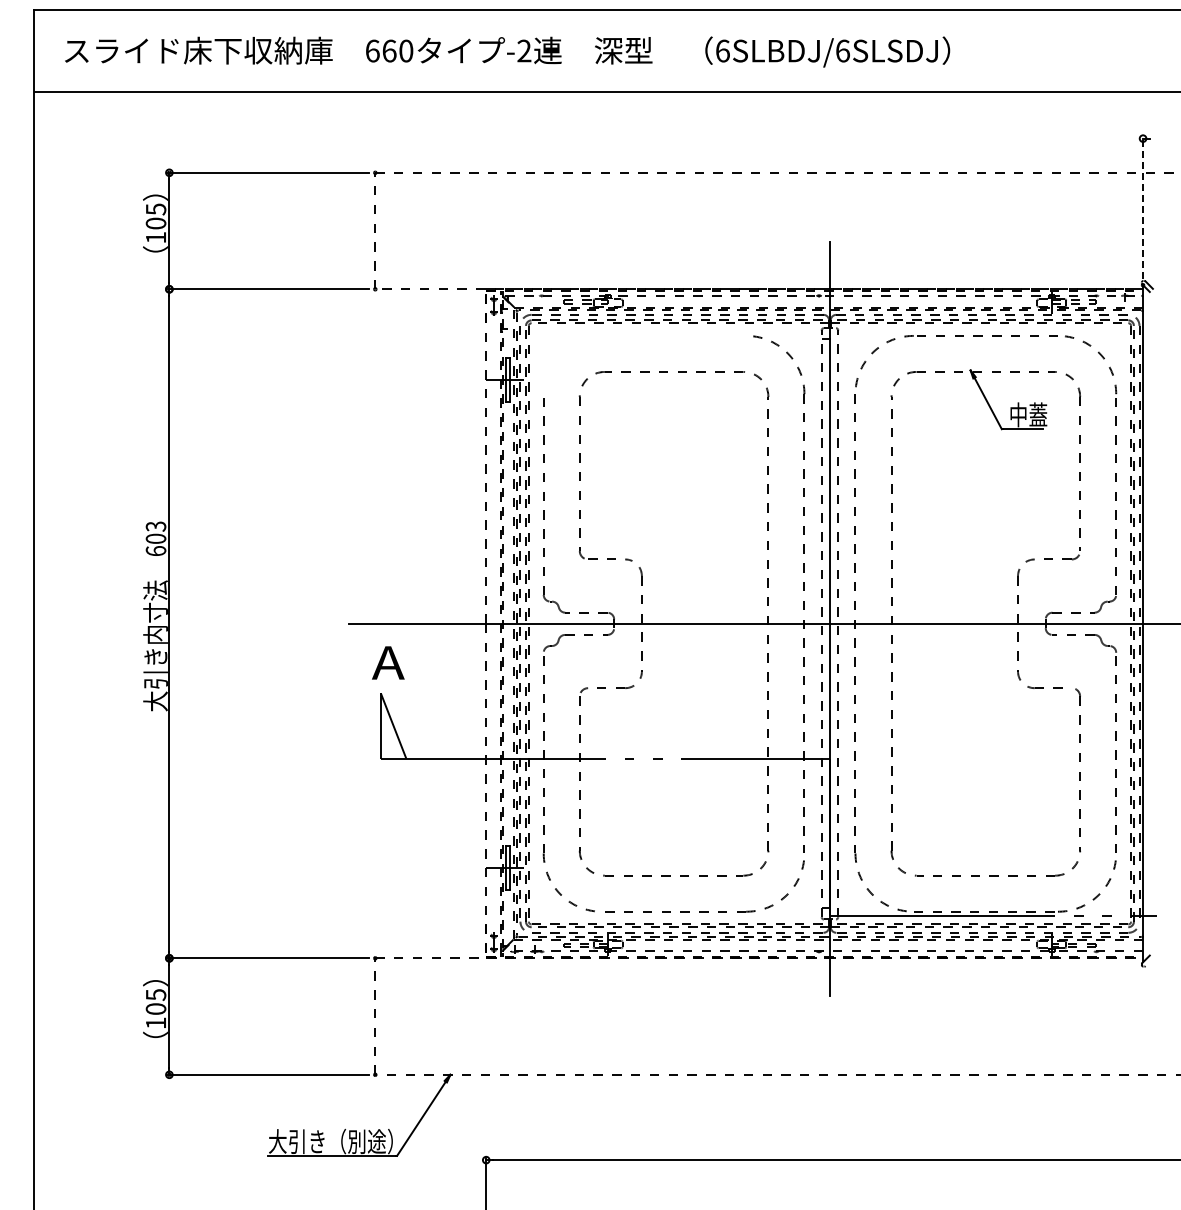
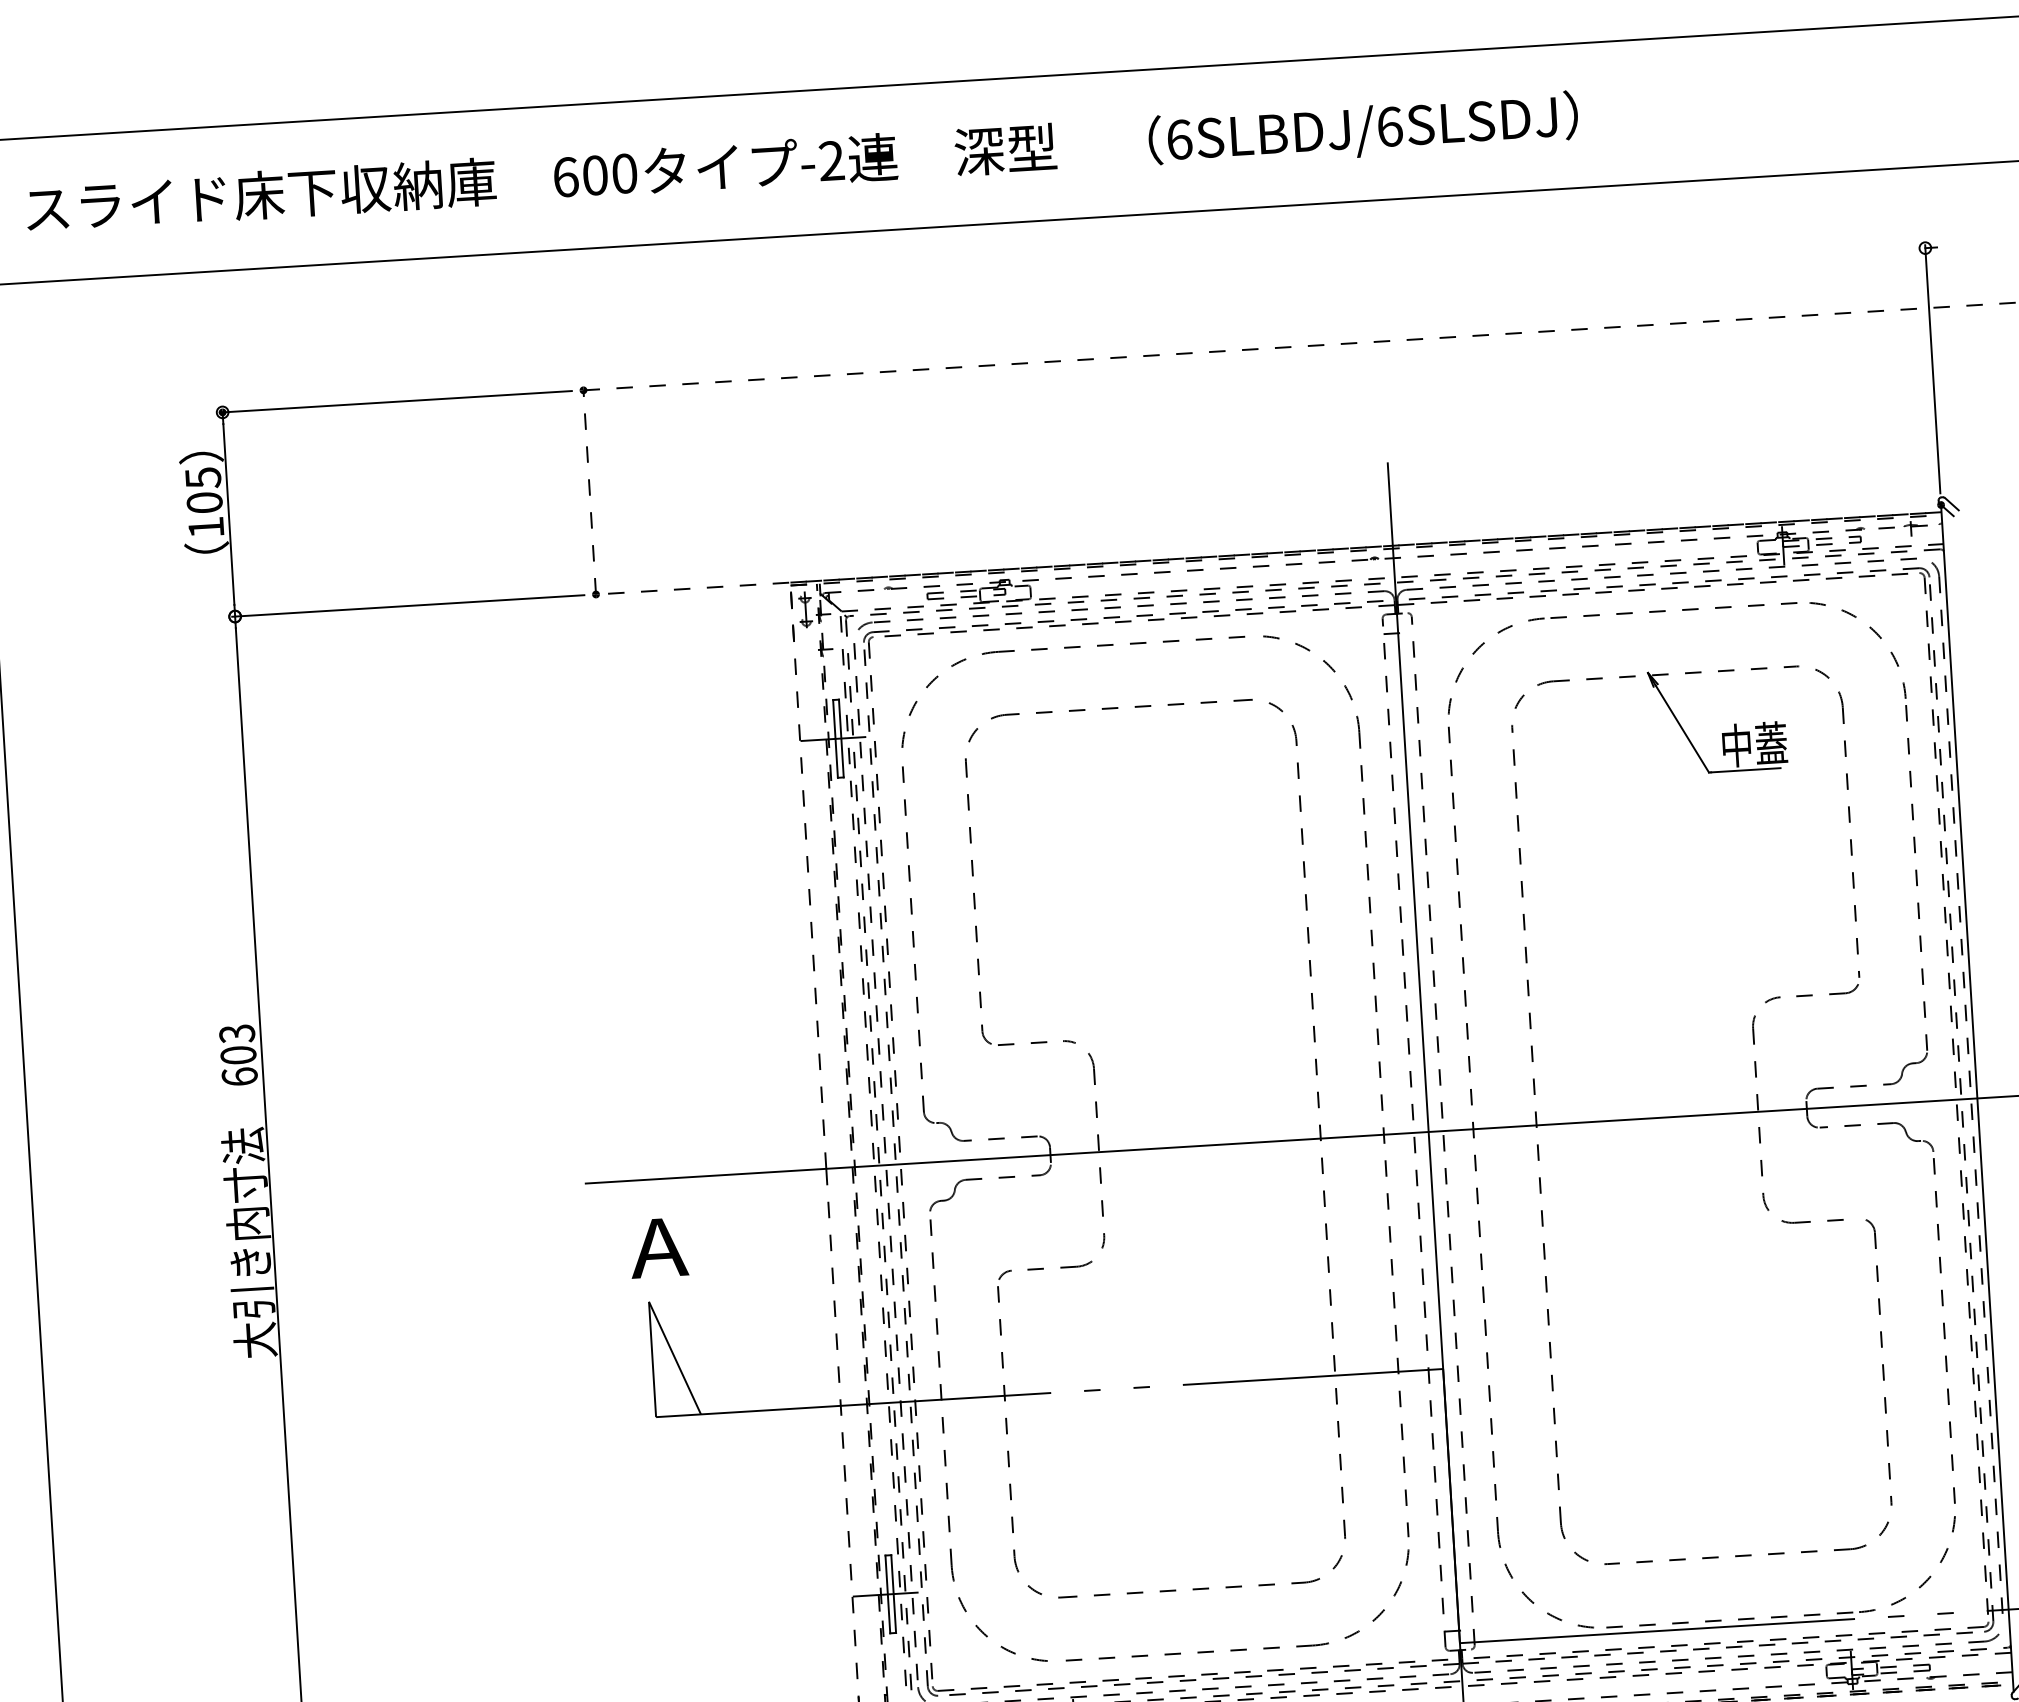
text: (389, 50) -> (595, 174), 660 -> 600
line: (1143, 207) -> (1933, 368), dashed -> solid
part: (642, 336) -> (1069, 648), added

